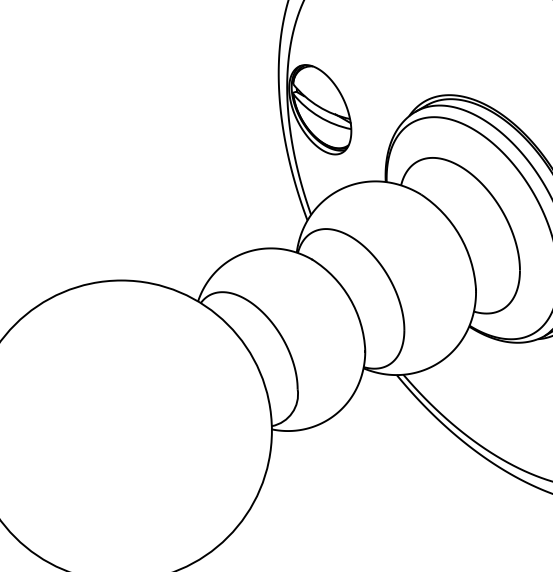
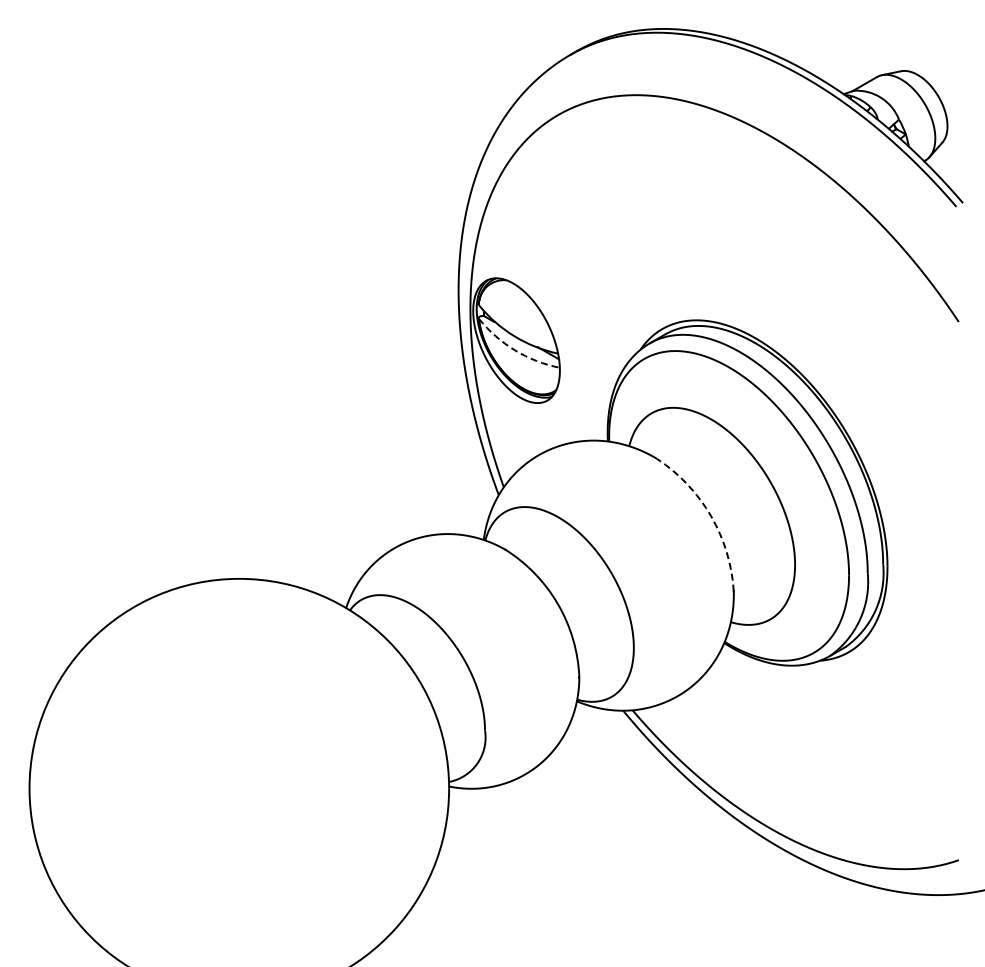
arc: (319, 116) -> (515, 350), solid -> dashed
arc: (460, 235) -> (711, 516), solid -> dashed

